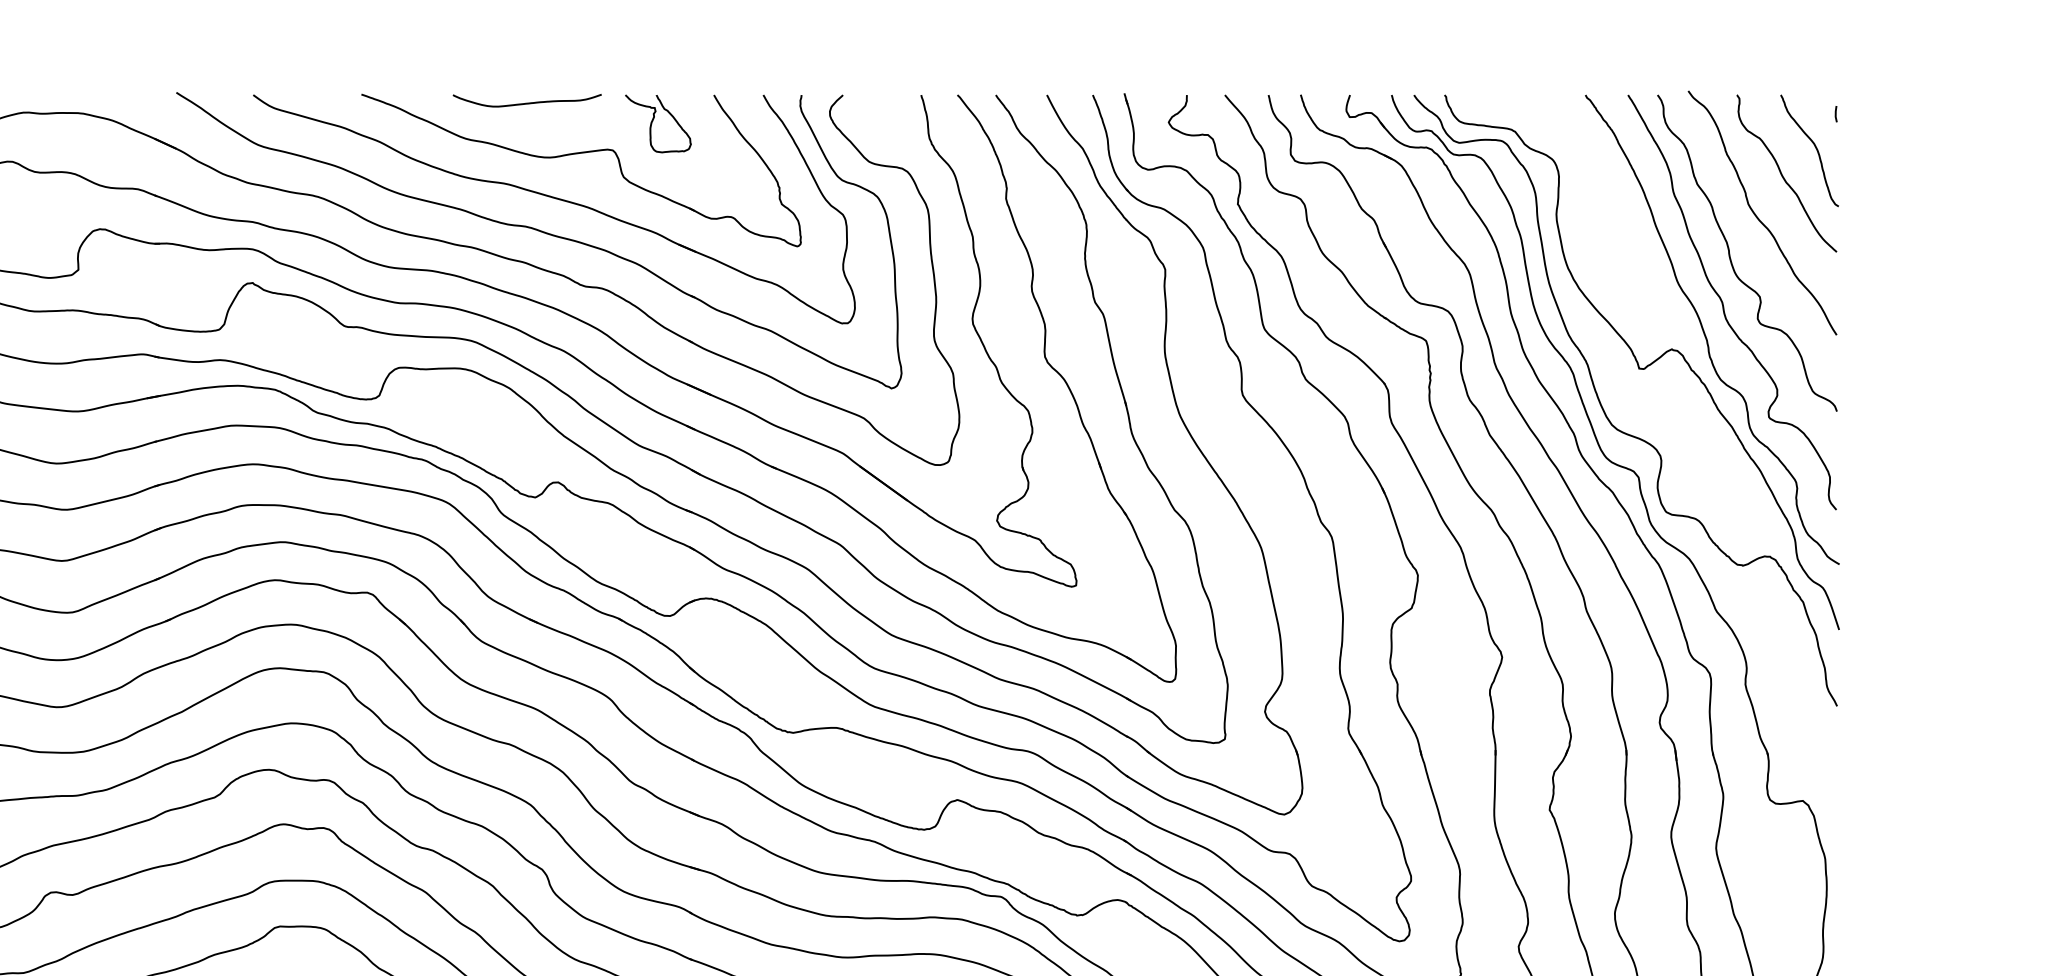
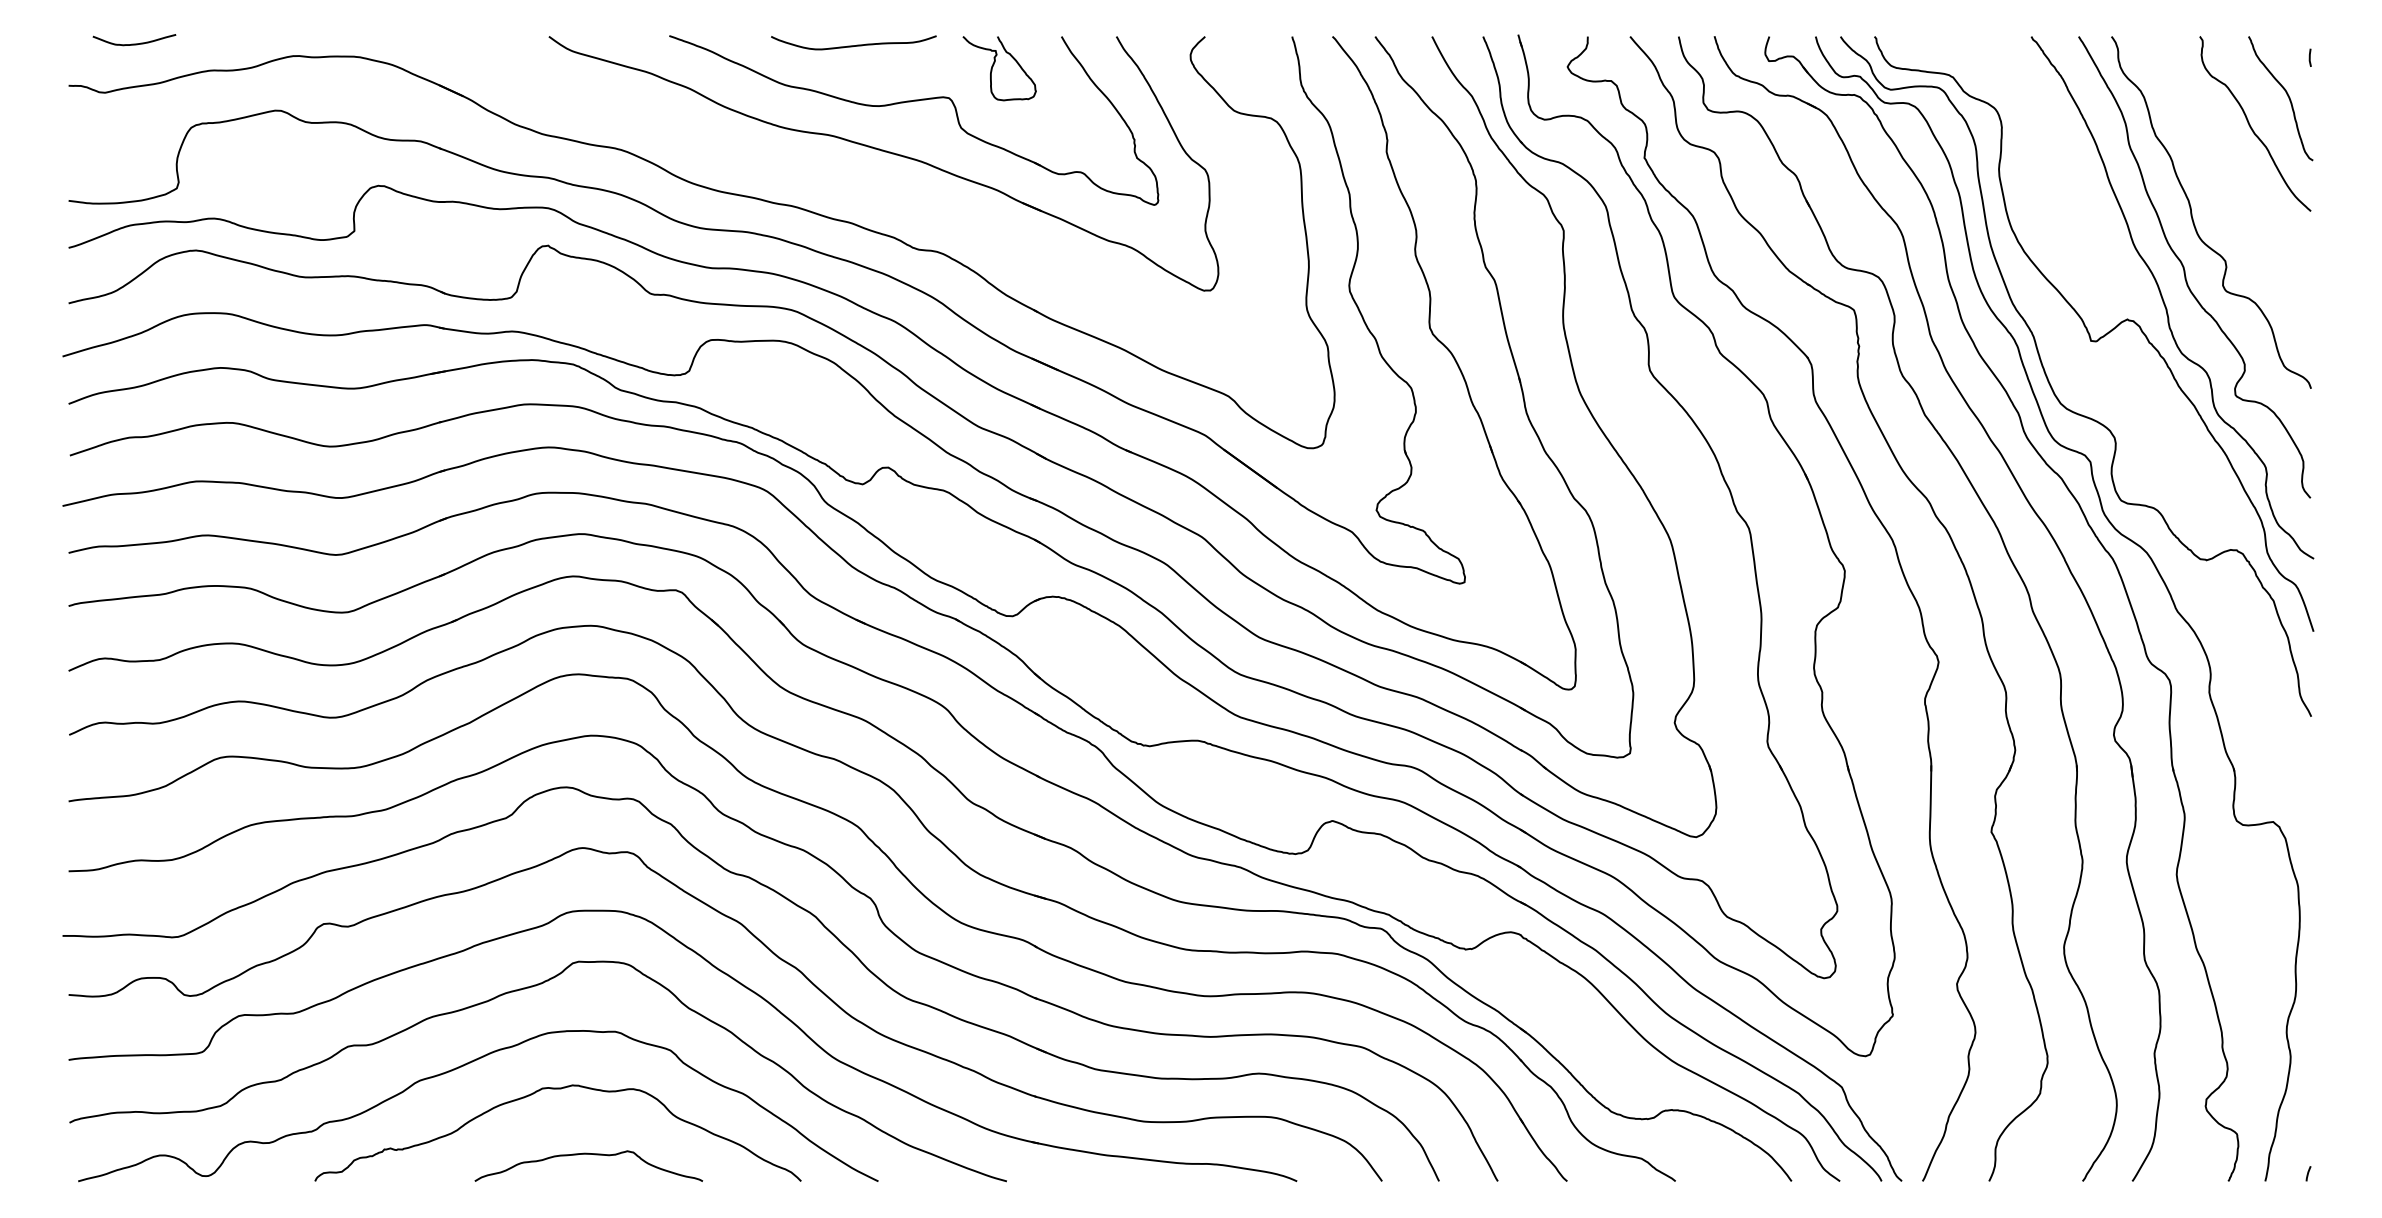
curve: (1758, 217) -> (2223, 172), removed
part: (541, 232) -> (869, 189), removed

